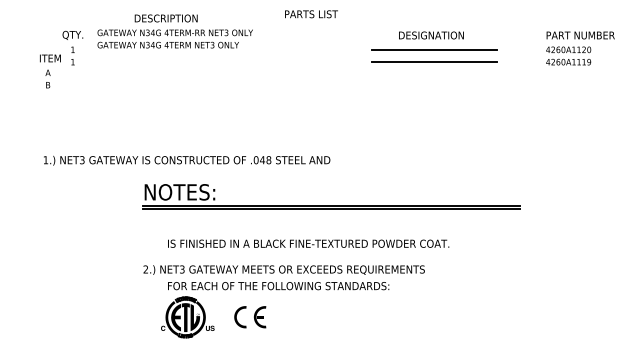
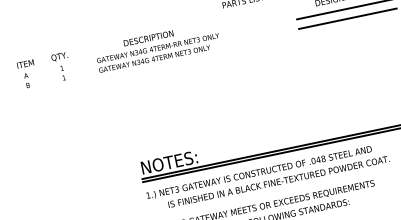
text: (174, 31) -> (157, 47), moved
text: (50, 71) -> (27, 74), moved
text: (187, 160) -> (259, 172), moved

